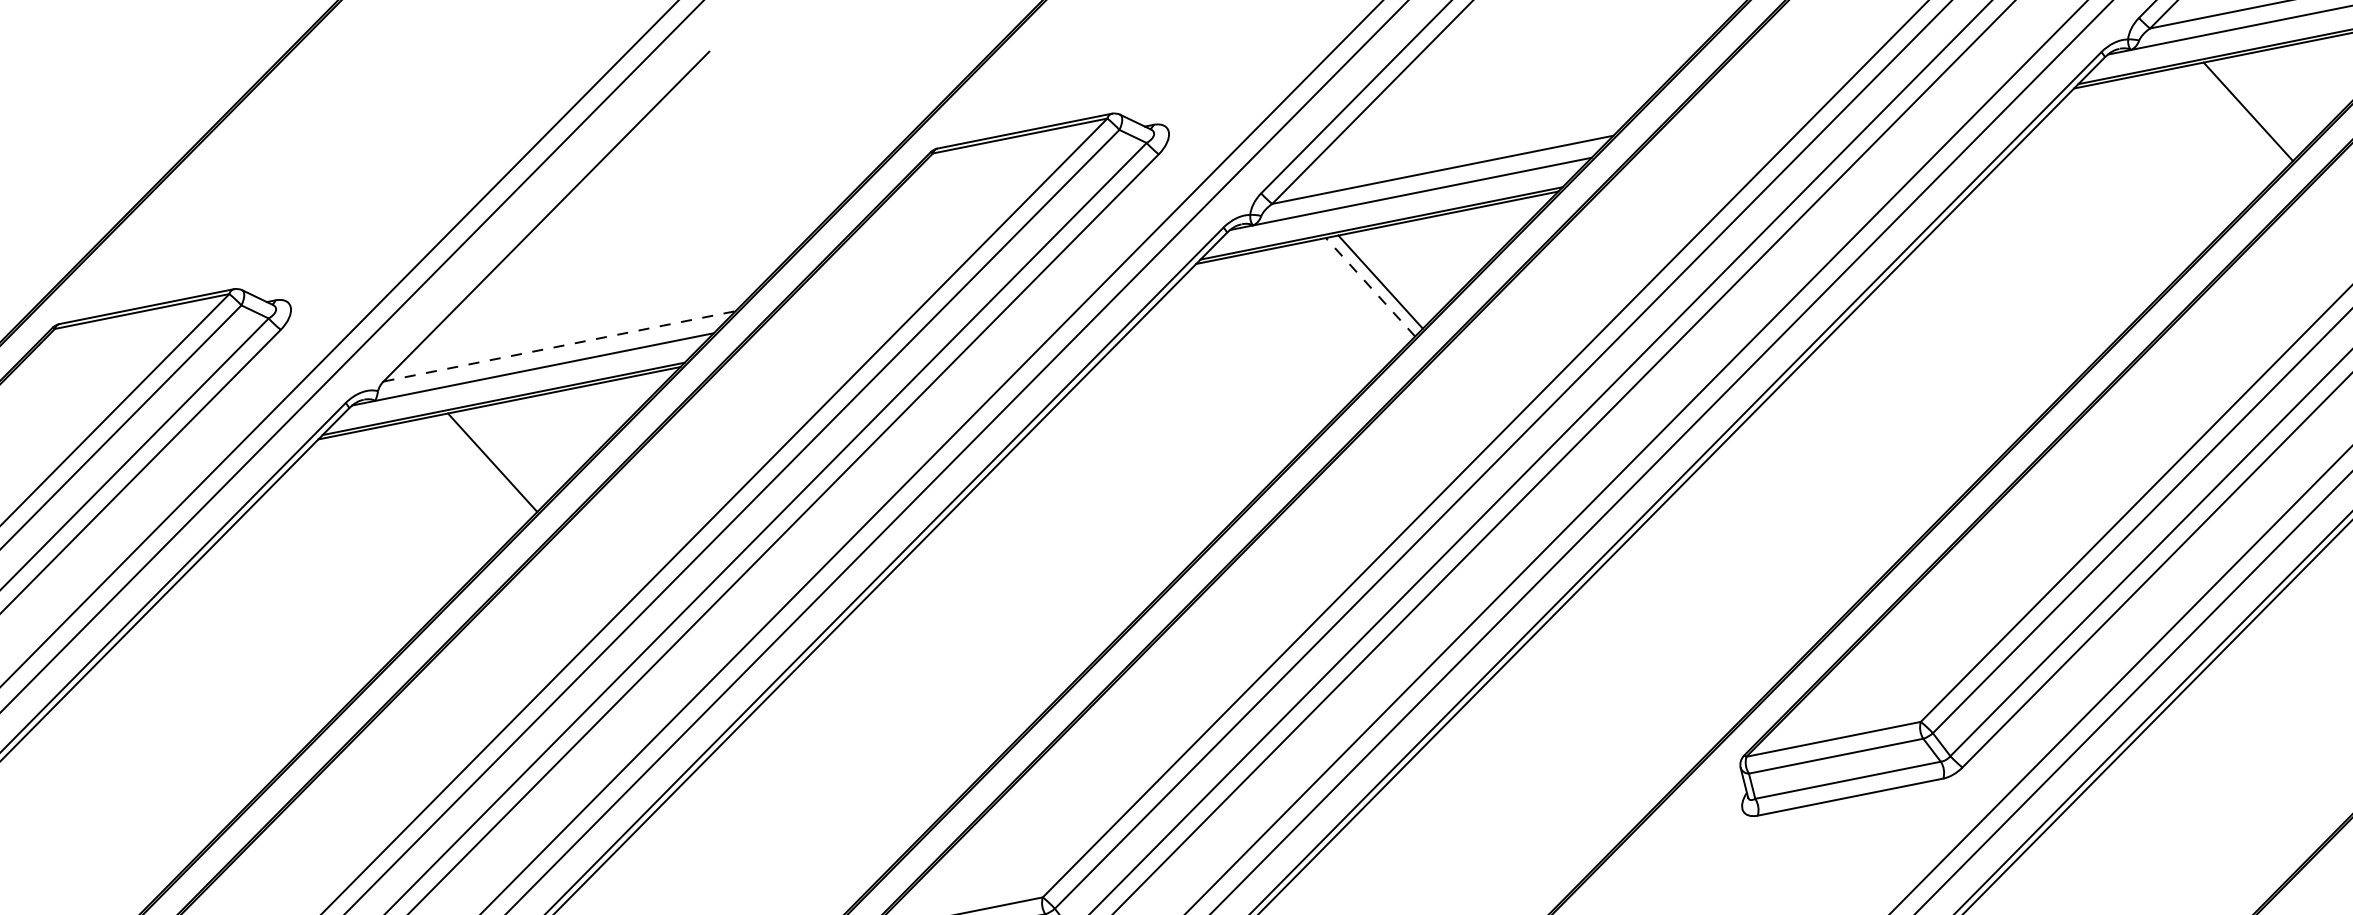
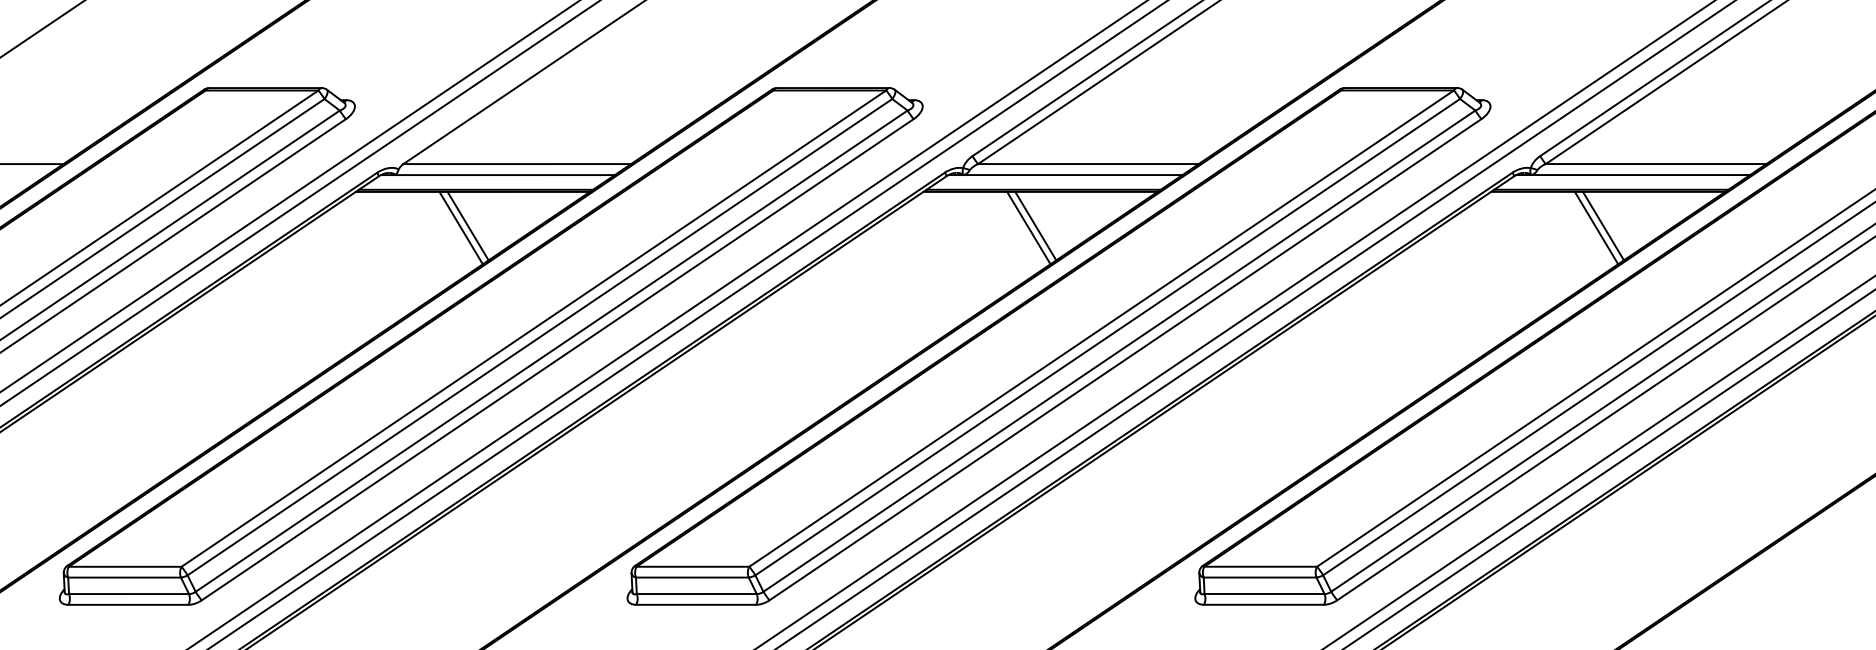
line: (2256, 106) -> (1602, 225), added
line: (1369, 286) -> (1028, 227), dashed -> solid
line: (560, 346) -> (517, 164), dashed -> solid
line: (501, 456) -> (467, 225), added

